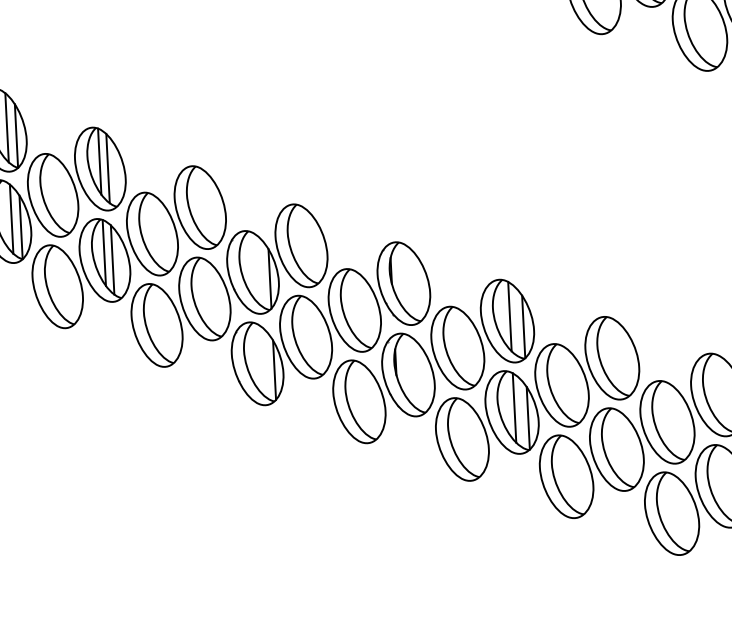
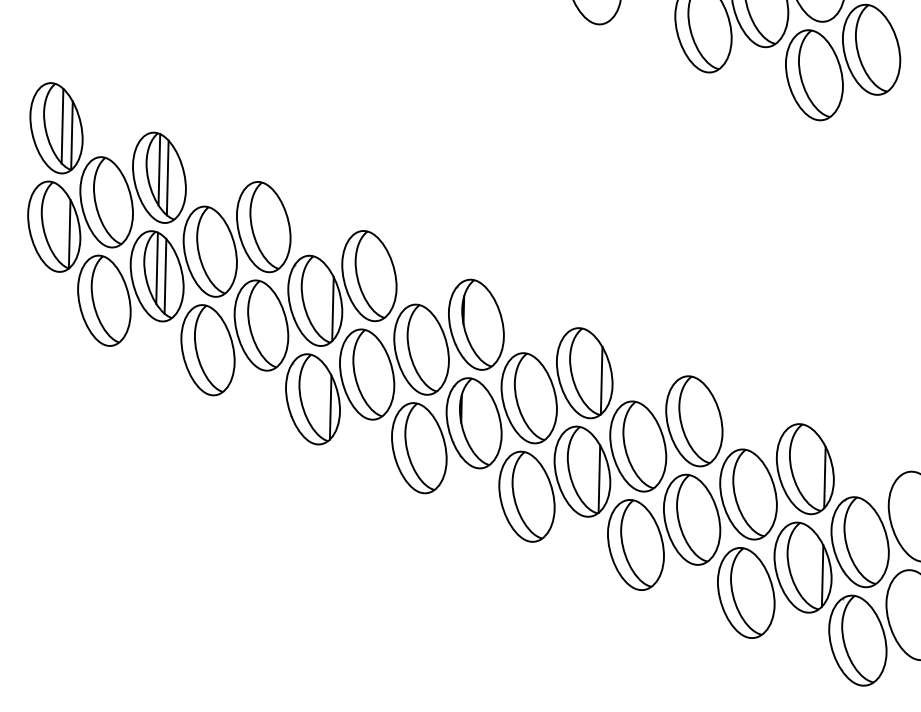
line: (11, 219) -> (60, 224), removed
line: (509, 316) -> (587, 368), removed
line: (514, 407) -> (585, 466), removed

